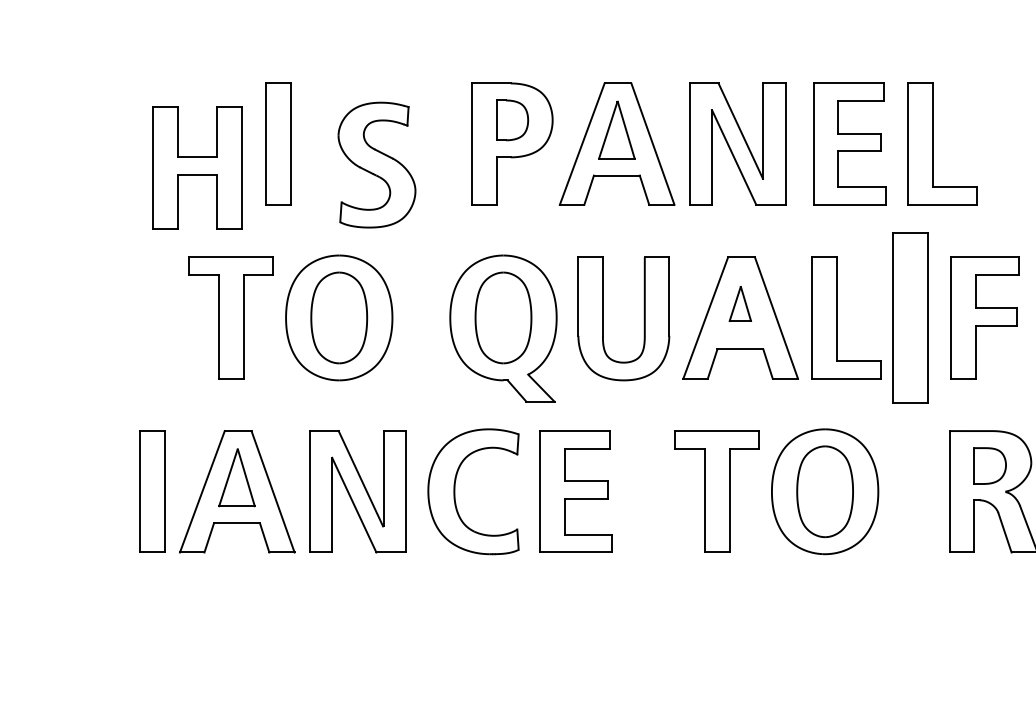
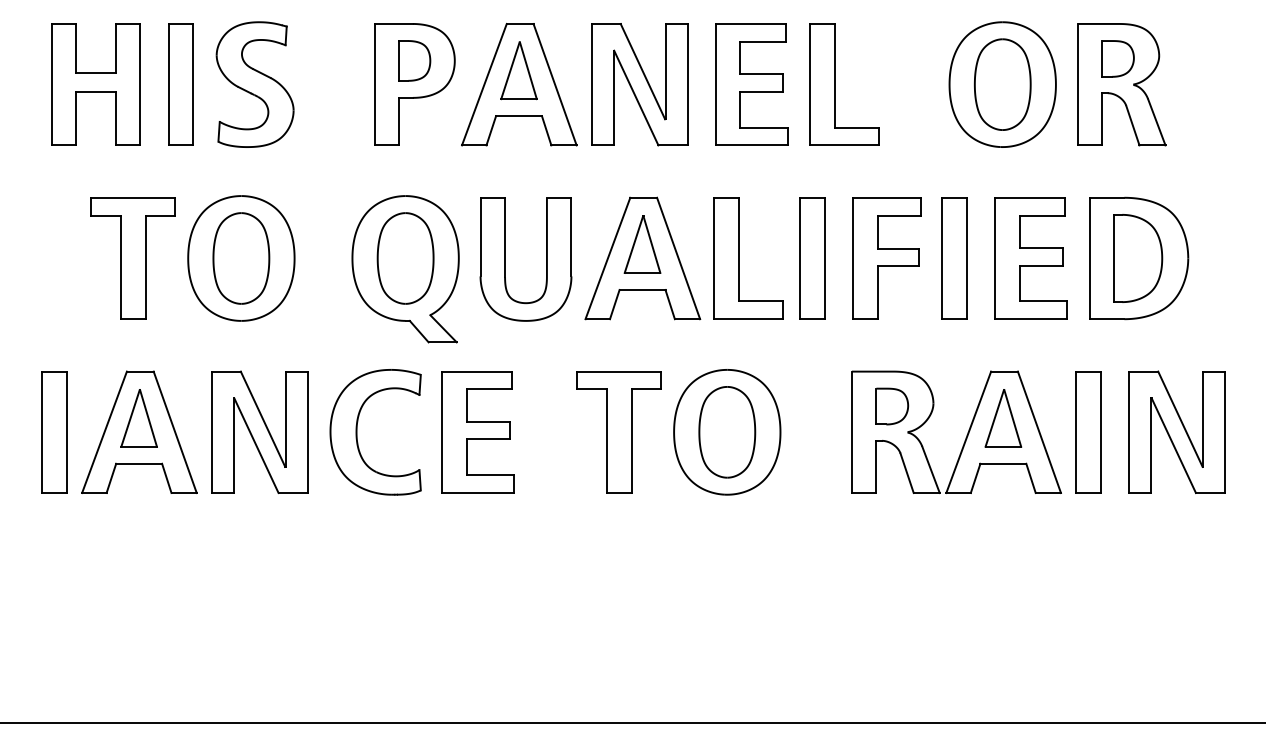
part: (376, 164) -> (254, 84), moved
part: (197, 167) -> (95, 84), moved
part: (740, 303) -> (642, 244), size x1.67
part: (910, 317) -> (812, 258), size x0.71

